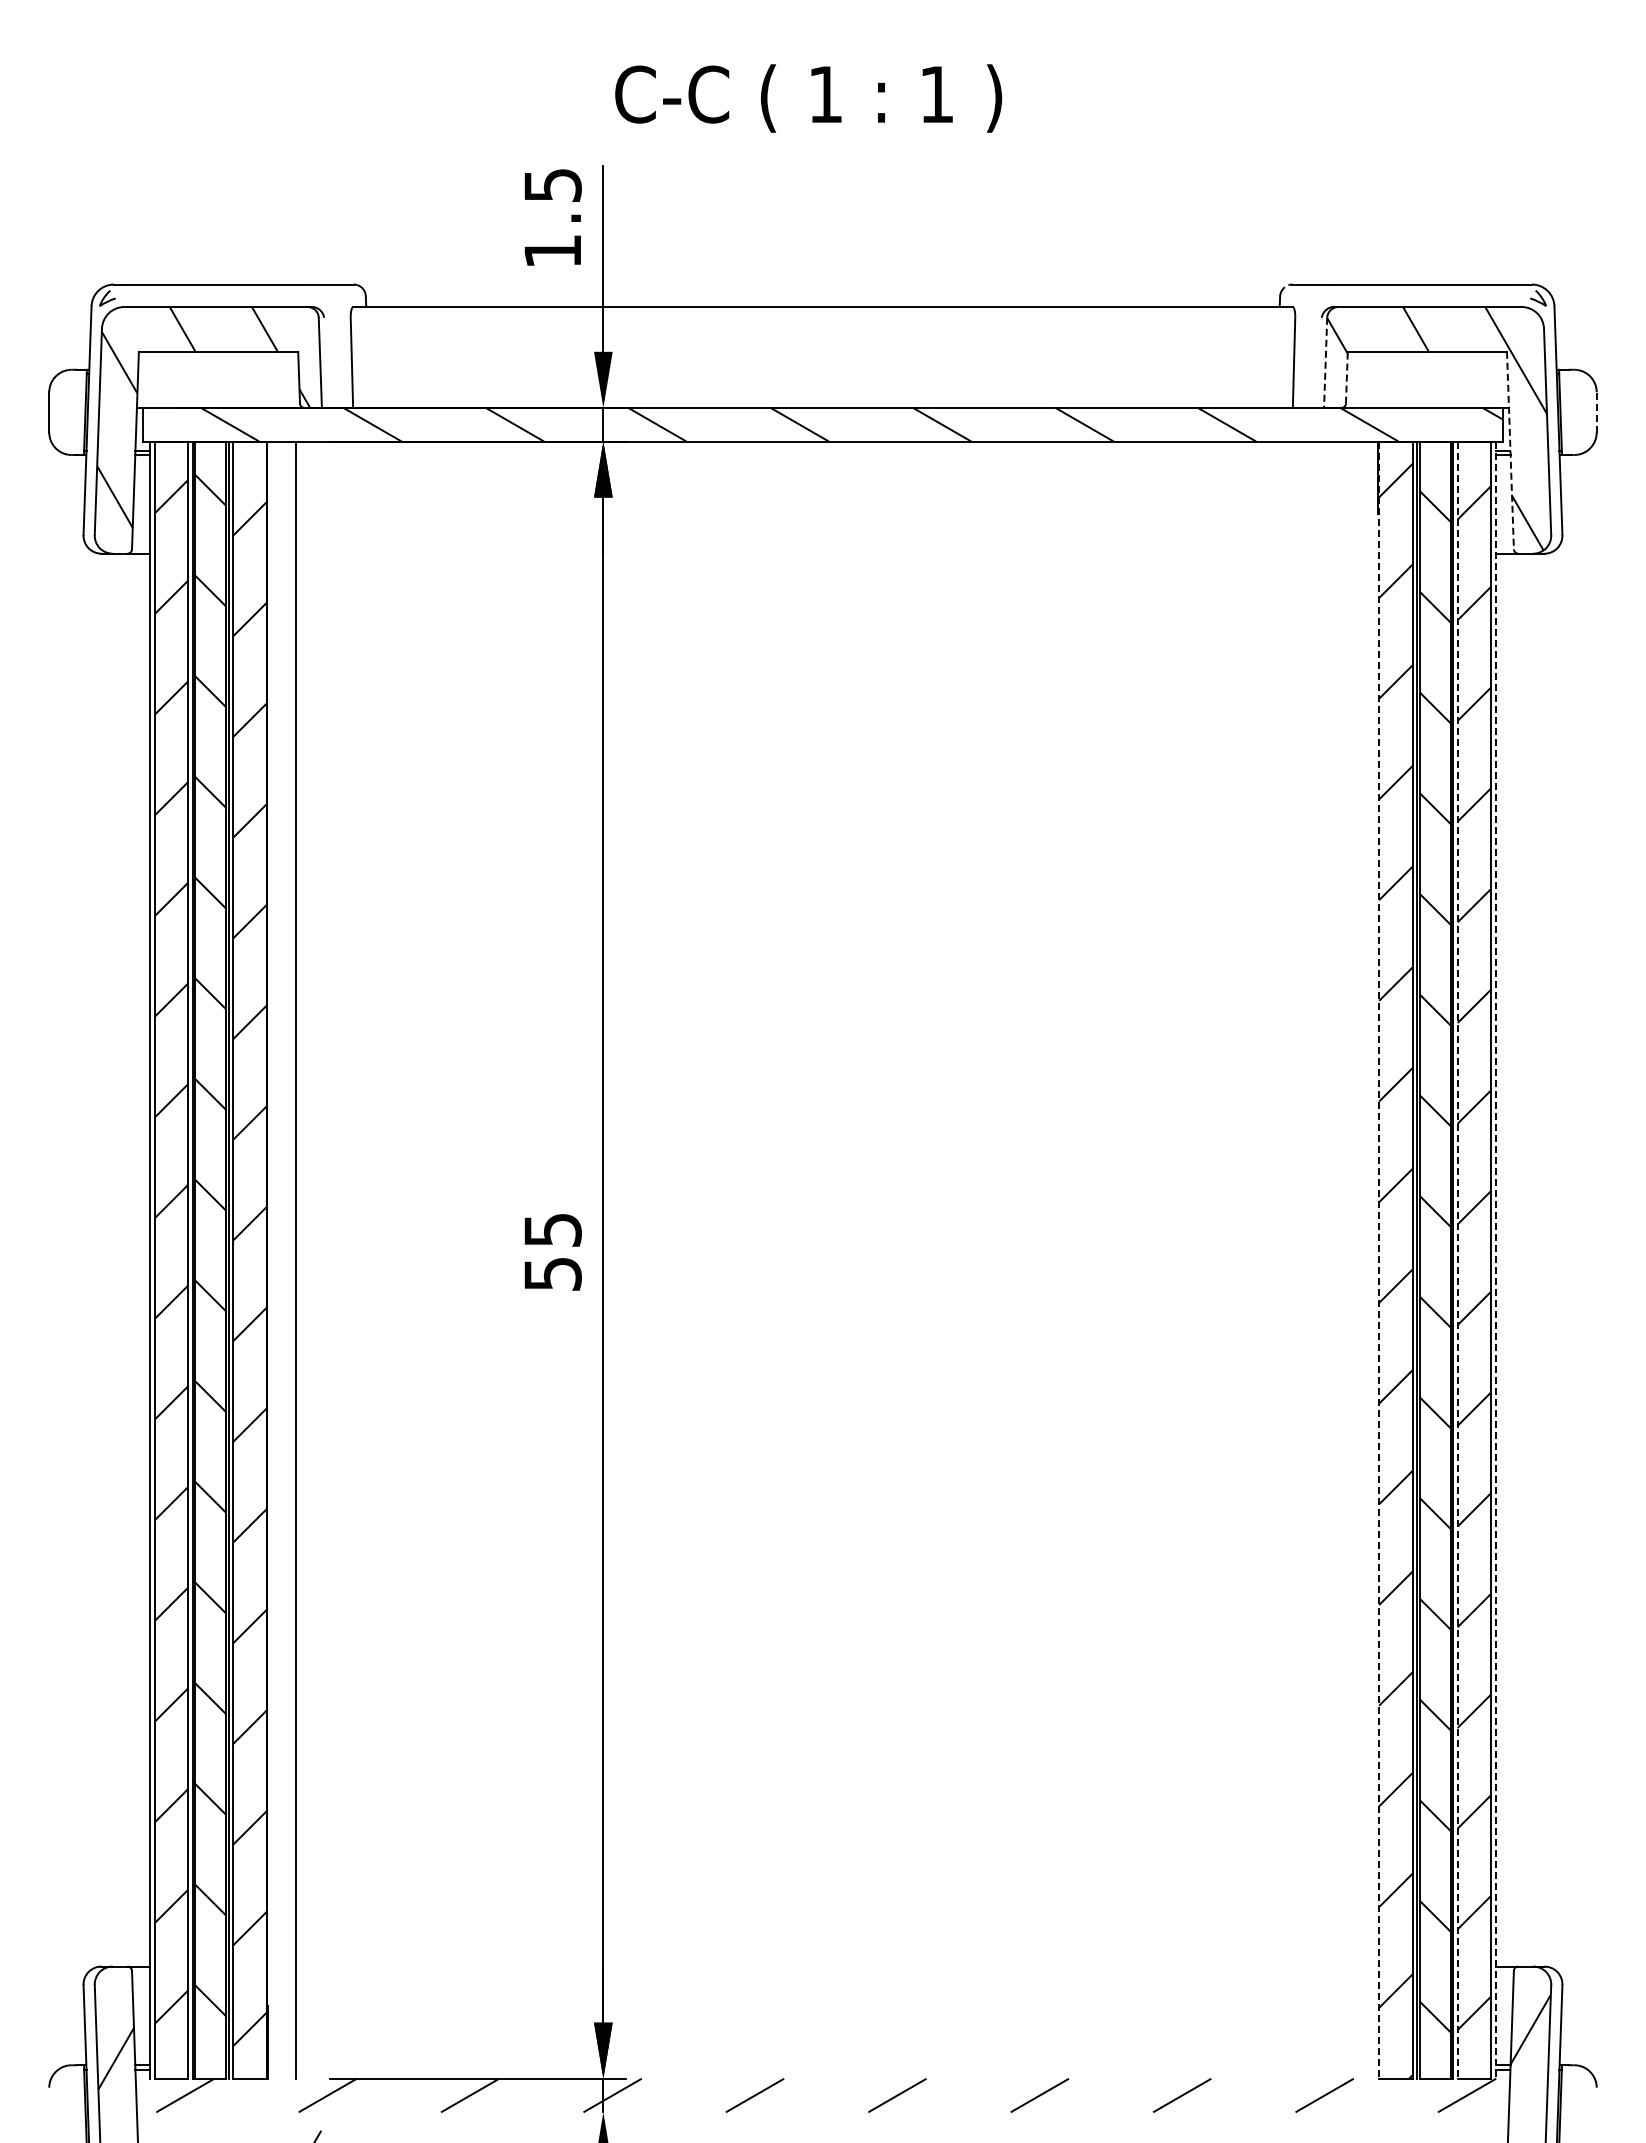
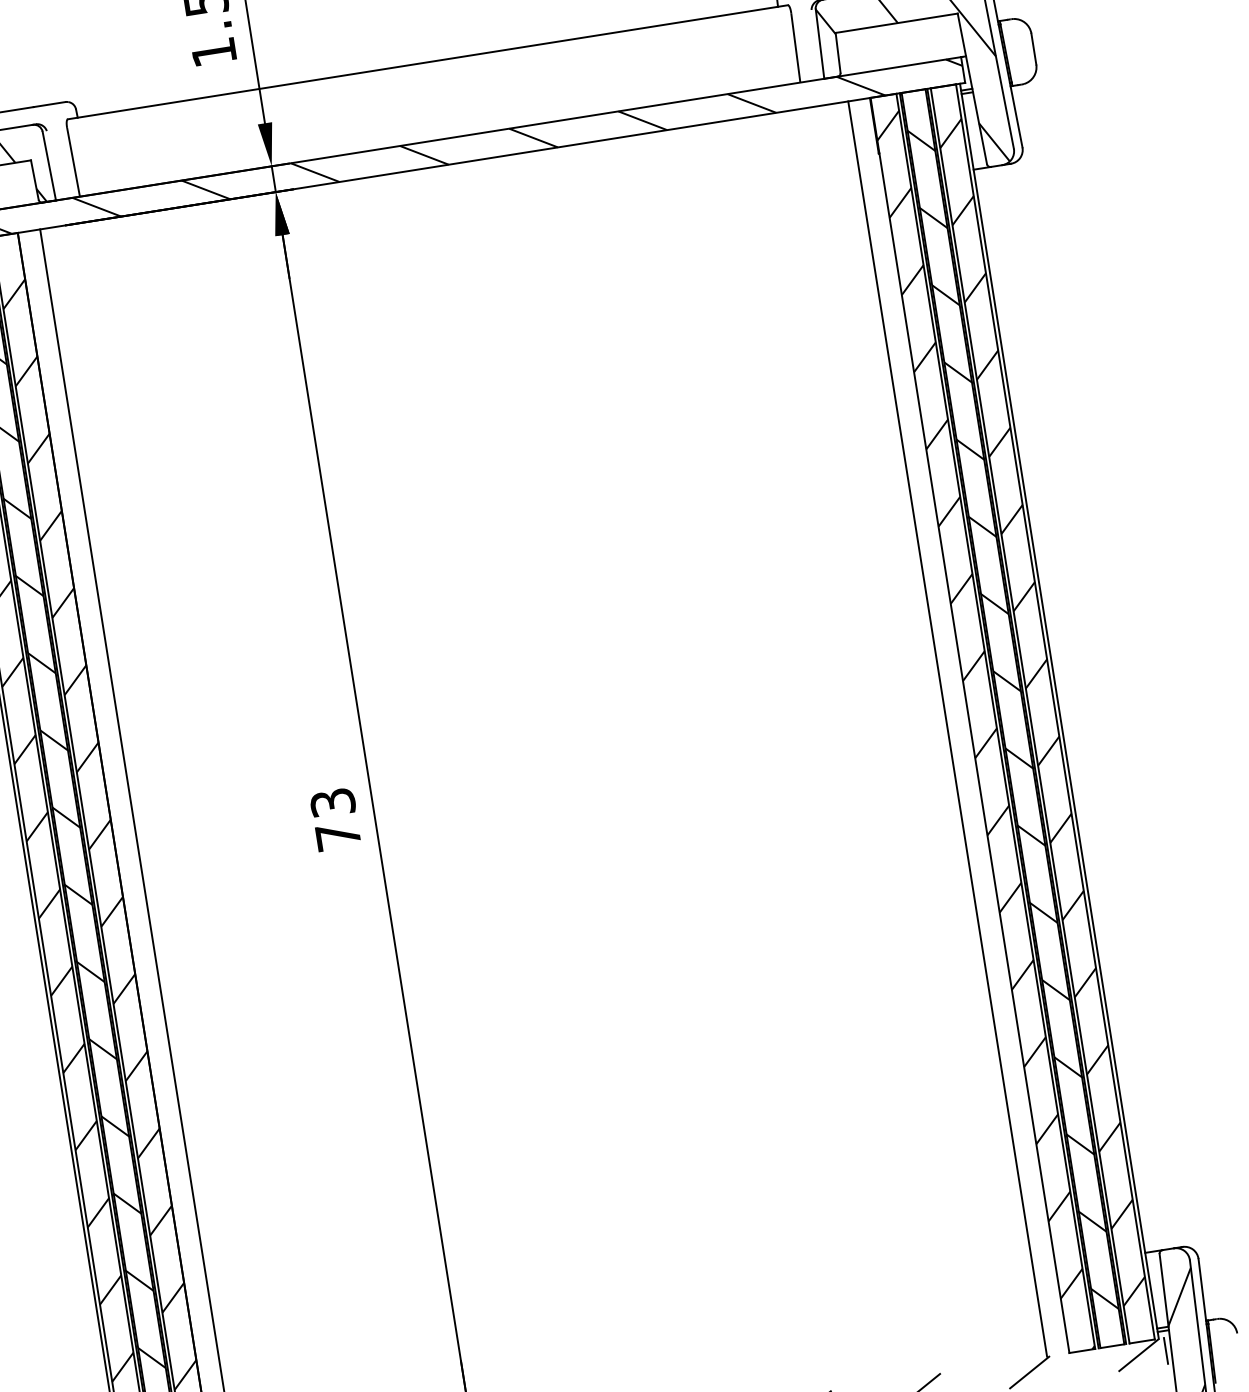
line: (1325, 363) -> (819, 44), dashed -> solid
line: (1346, 377) -> (837, 52), dashed -> solid
line: (1596, 411) -> (1033, 48), dashed -> solid
line: (1510, 450) -> (972, 88), dashed -> solid
text: (552, 1251) -> (335, 819), 55 -> 73
line: (1350, 1259) -> (947, 728), added
line: (1379, 1260) -> (970, 725), dashed -> solid
line: (1457, 1260) -> (1030, 716), dashed -> solid
line: (1495, 1260) -> (1059, 711), dashed -> solid
line: (1502, 2095) -> (1166, 1350), added

